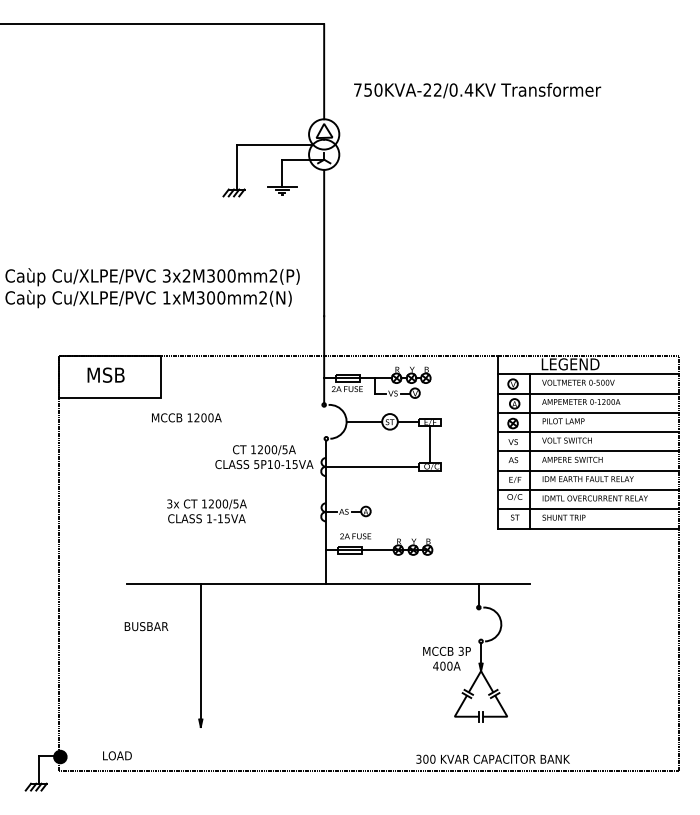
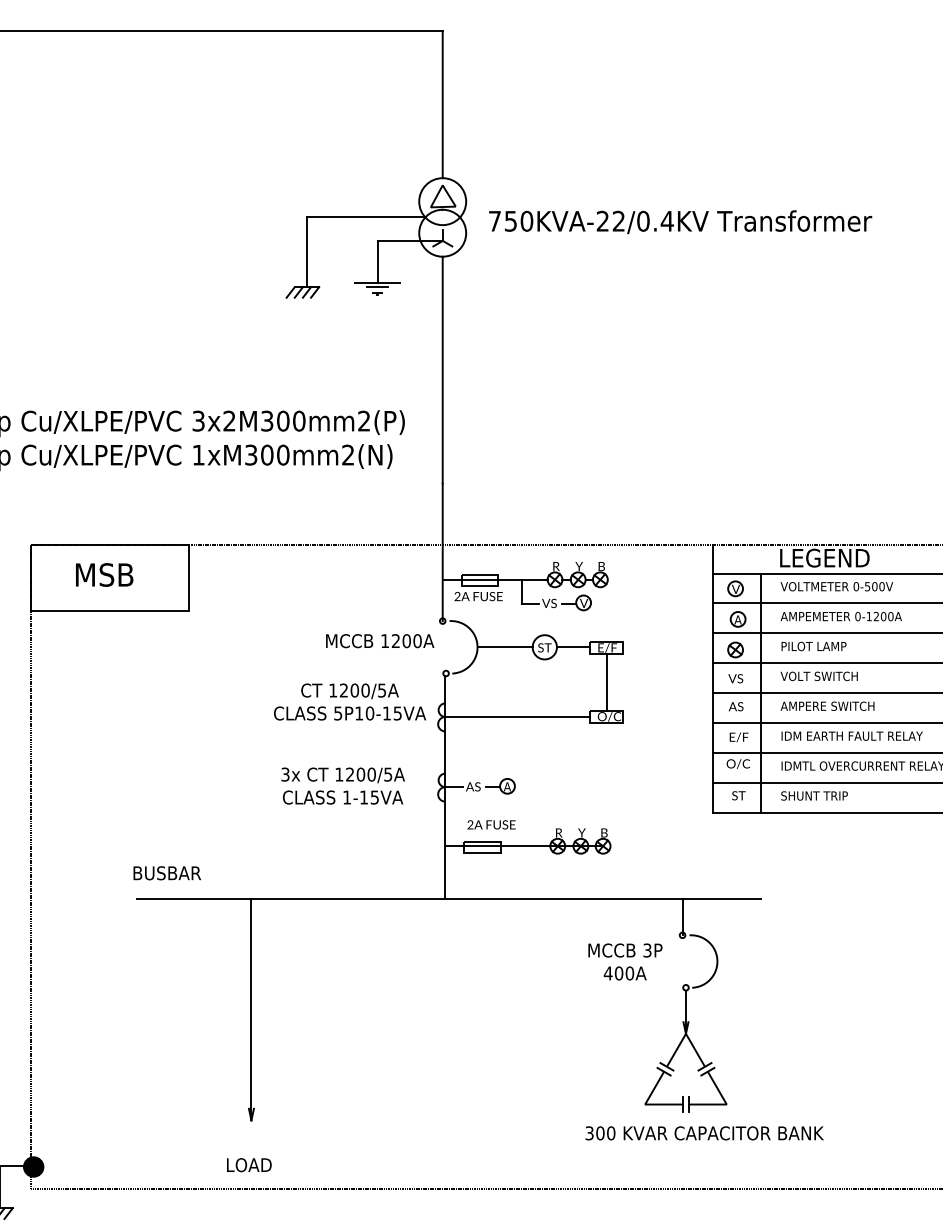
text: (477, 90) -> (680, 221), moved
text: (186, 417) -> (379, 640), moved
text: (206, 511) -> (342, 786), moved
text: (146, 626) -> (167, 873), moved
text: (446, 658) -> (624, 961), moved
text: (117, 755) -> (249, 1164), moved
text: (492, 758) -> (703, 1132), moved

